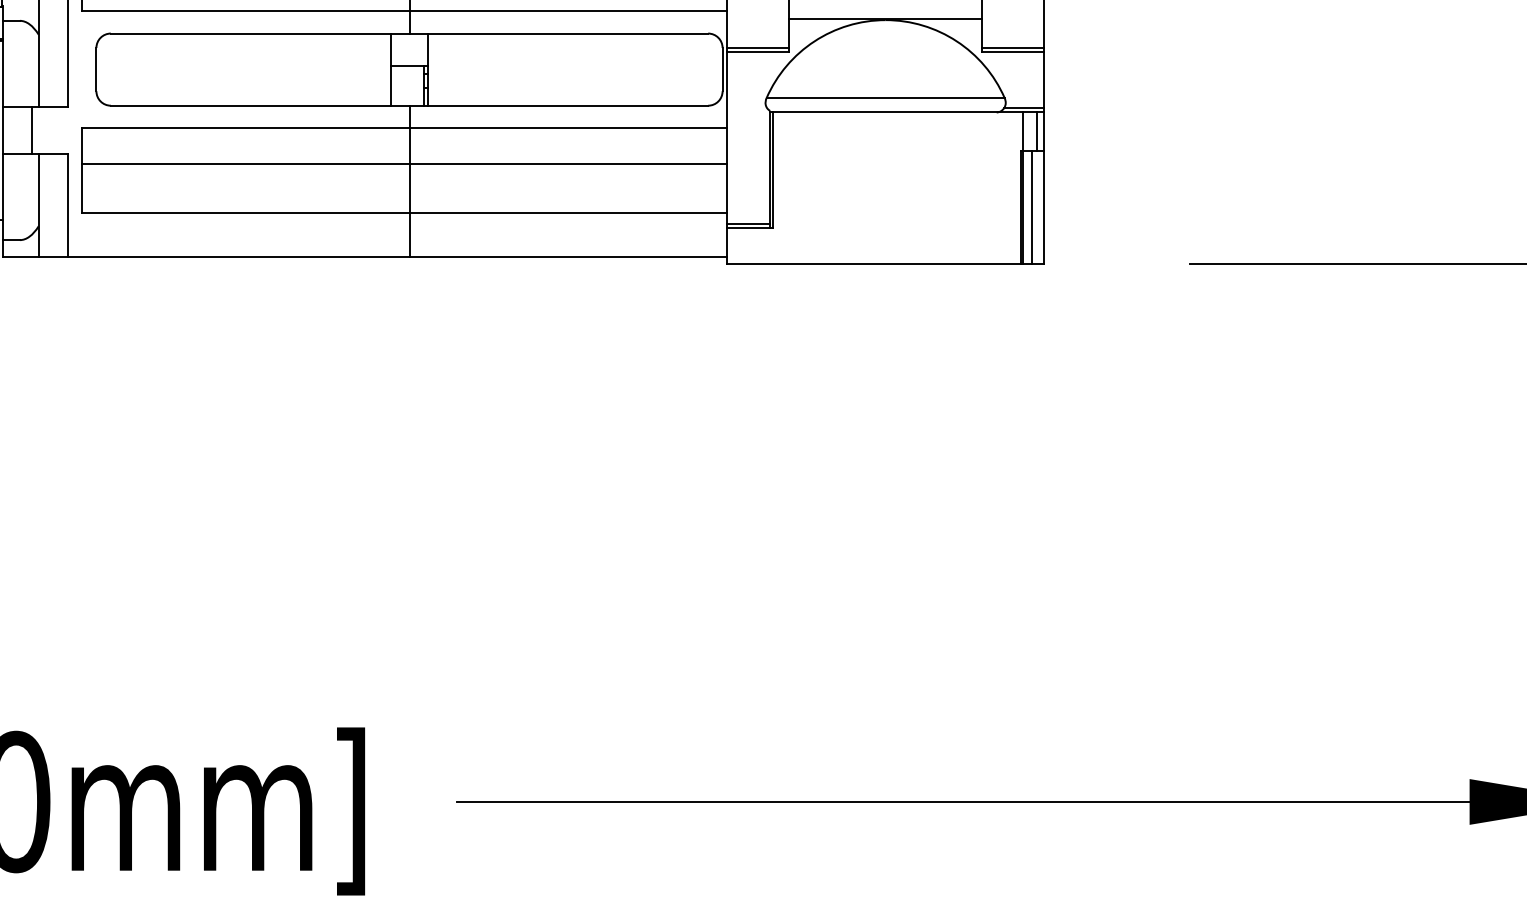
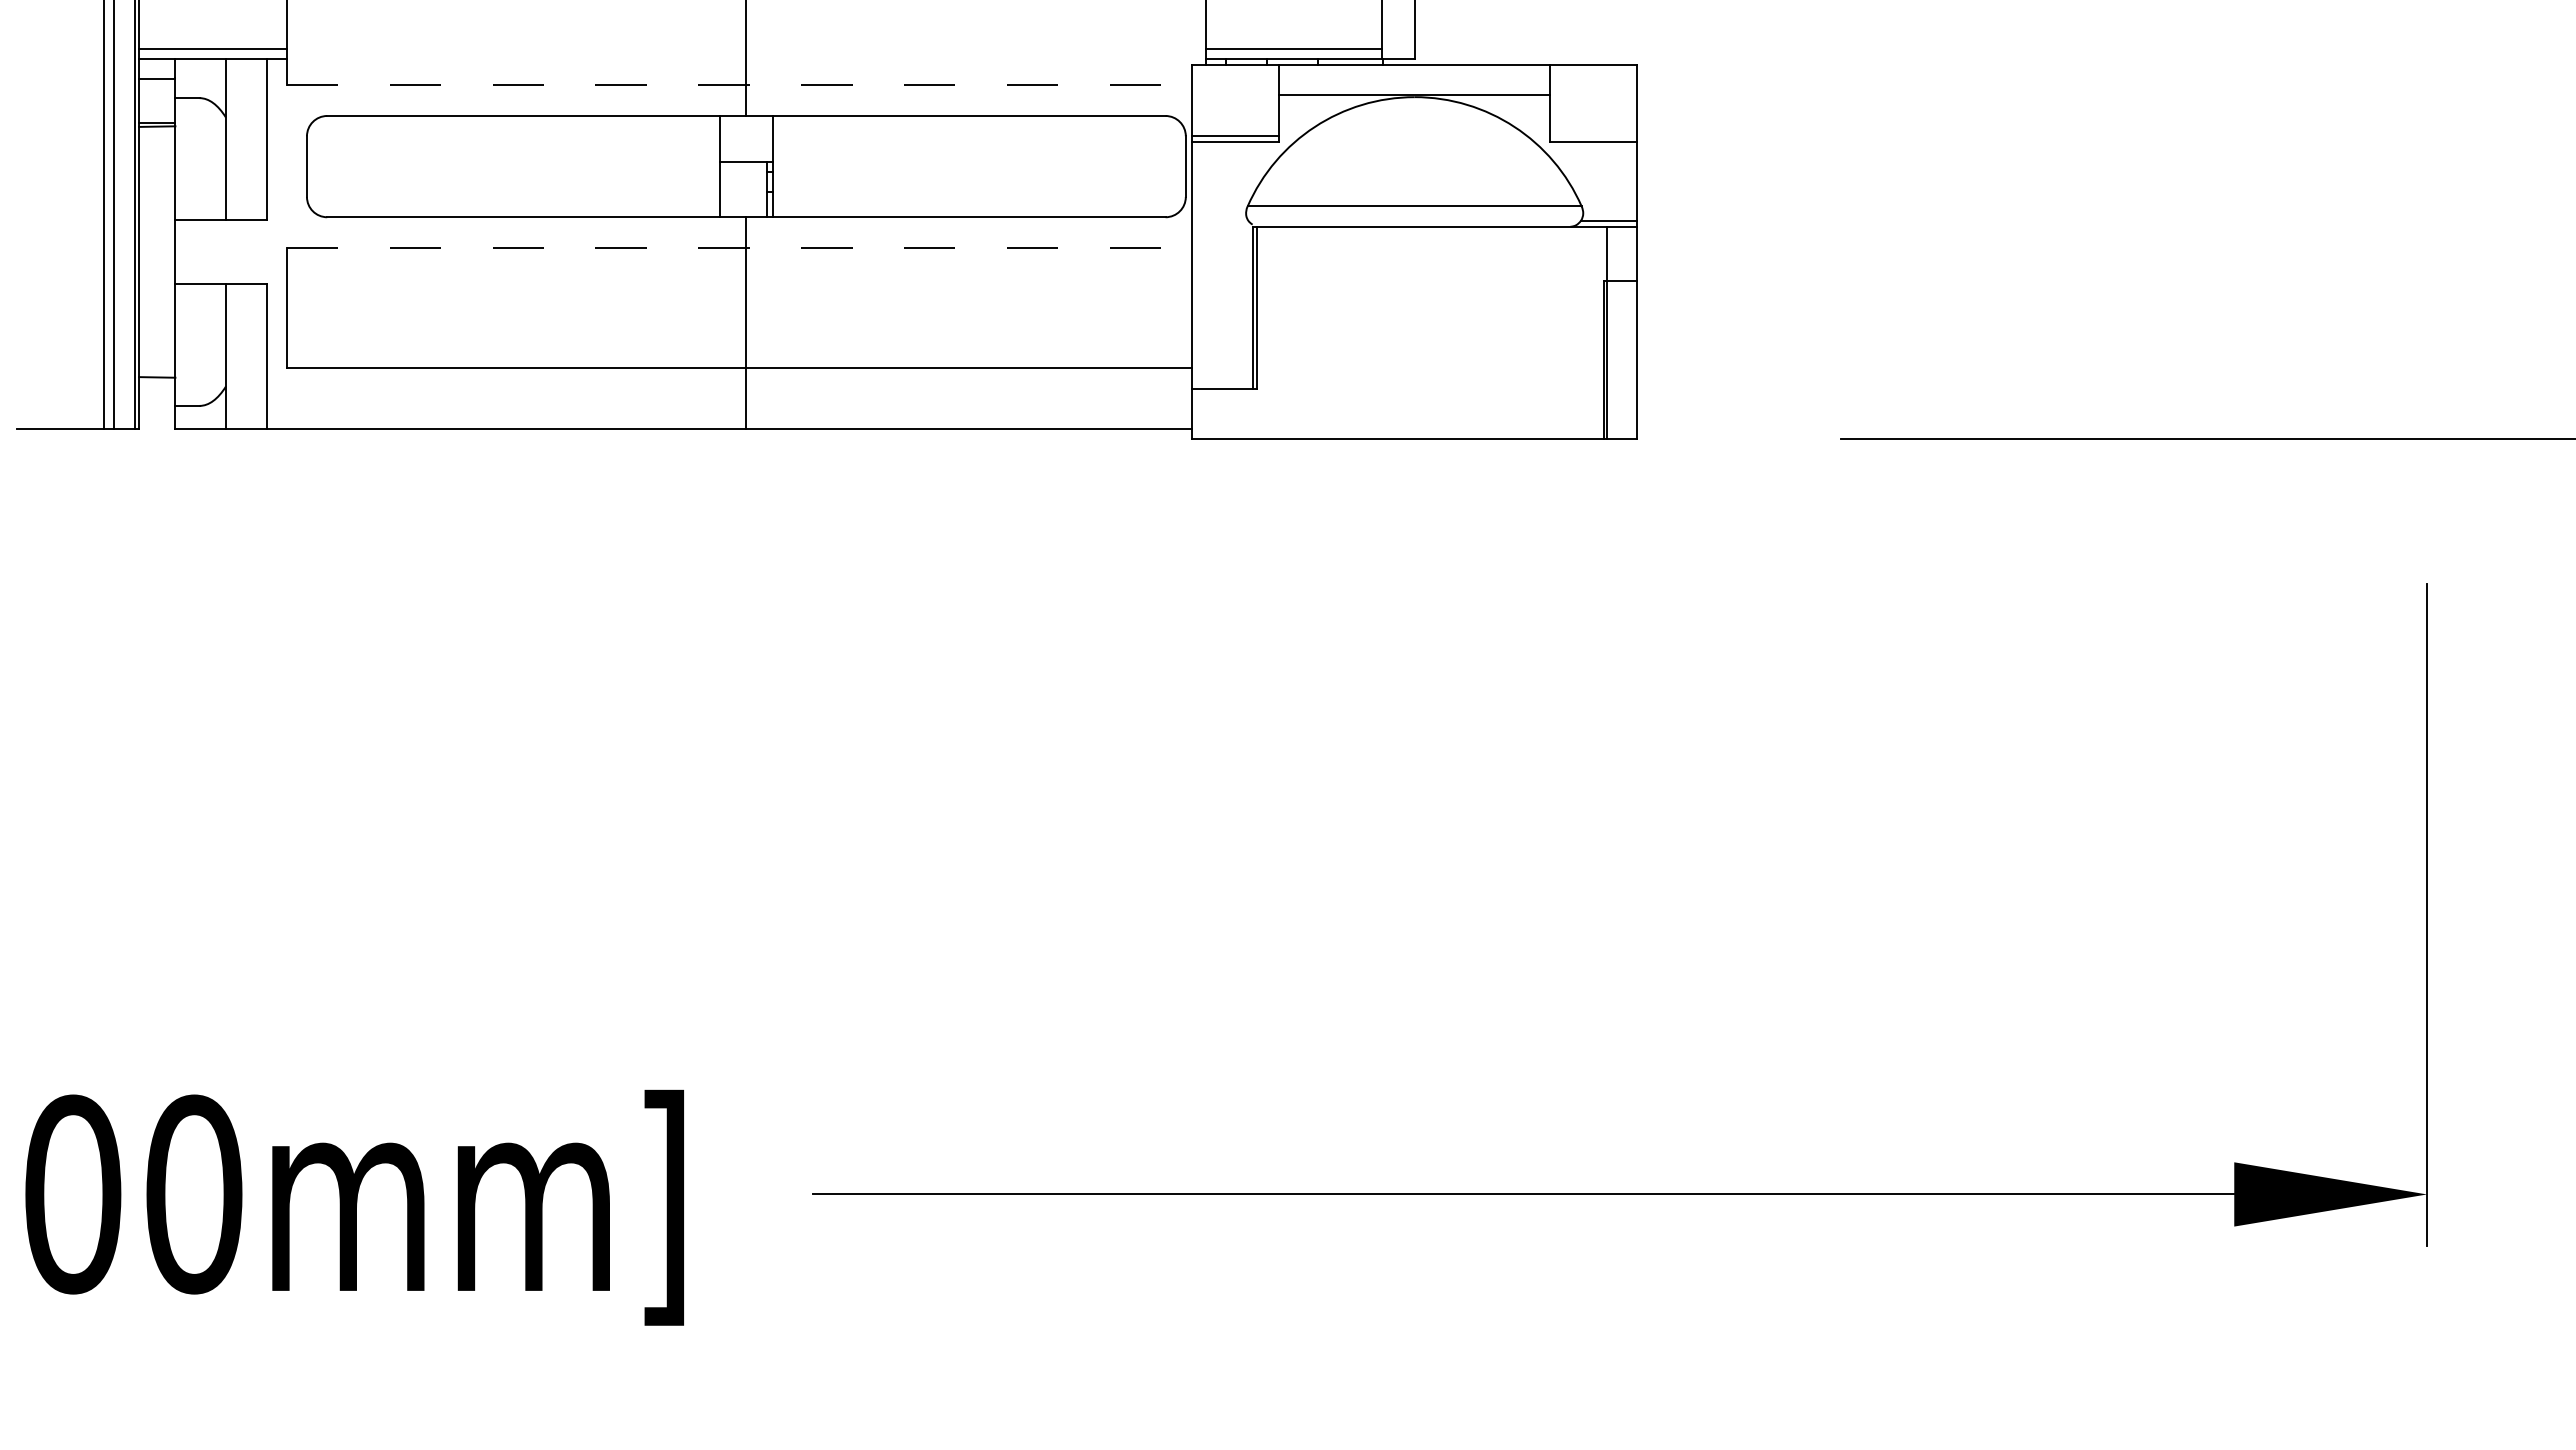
line: (404, 11) -> (739, 84), solid -> dashed
line: (1013, 47) -> (1593, 135), removed
line: (404, 127) -> (739, 248), solid -> dashed
line: (31, 130) -> (215, 251), removed
line: (1037, 131) -> (1627, 253), removed
line: (403, 163) -> (738, 298), removed
line: (1032, 207) -> (1620, 360), removed
line: (748, 223) -> (1221, 382), removed

